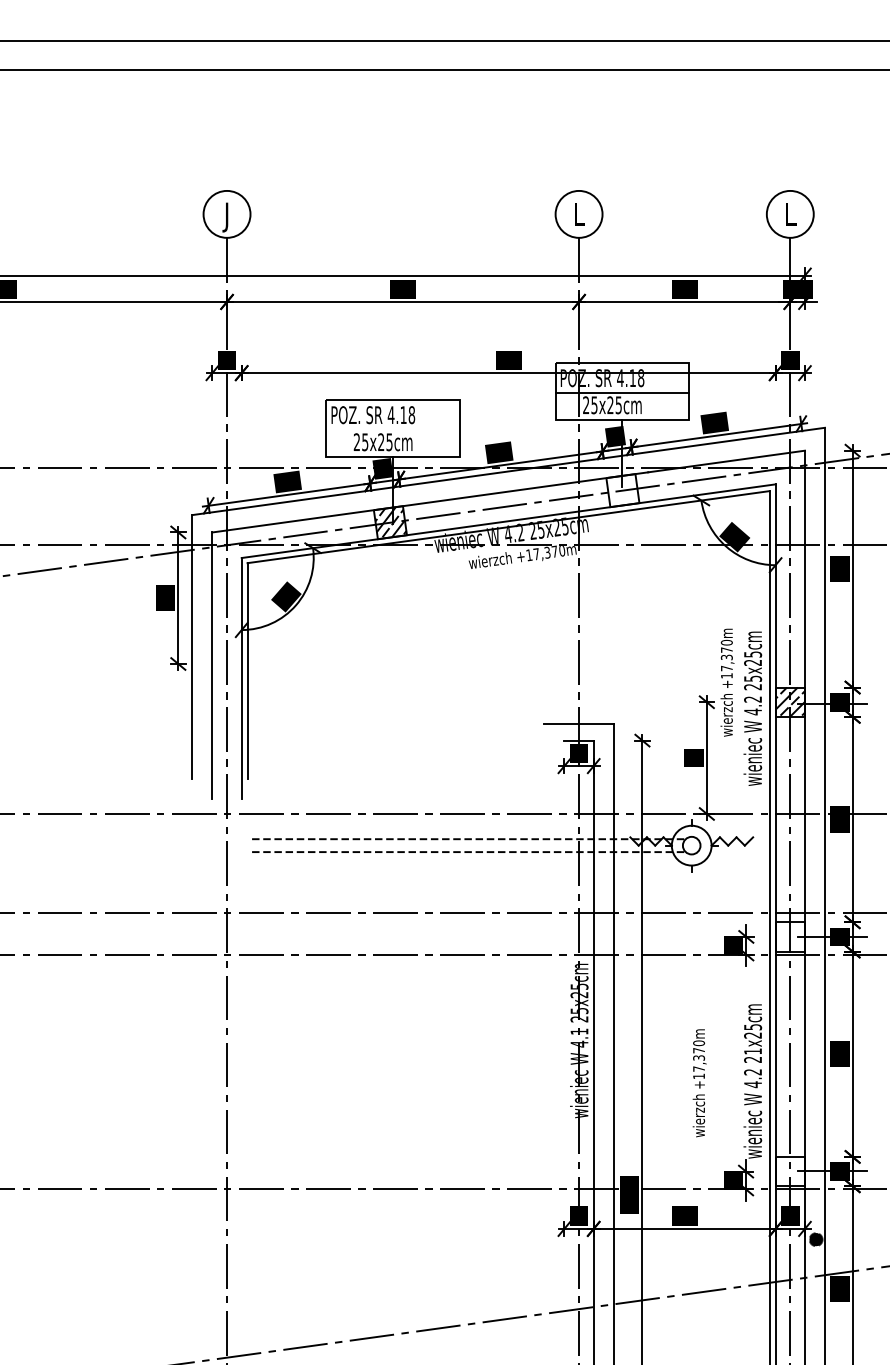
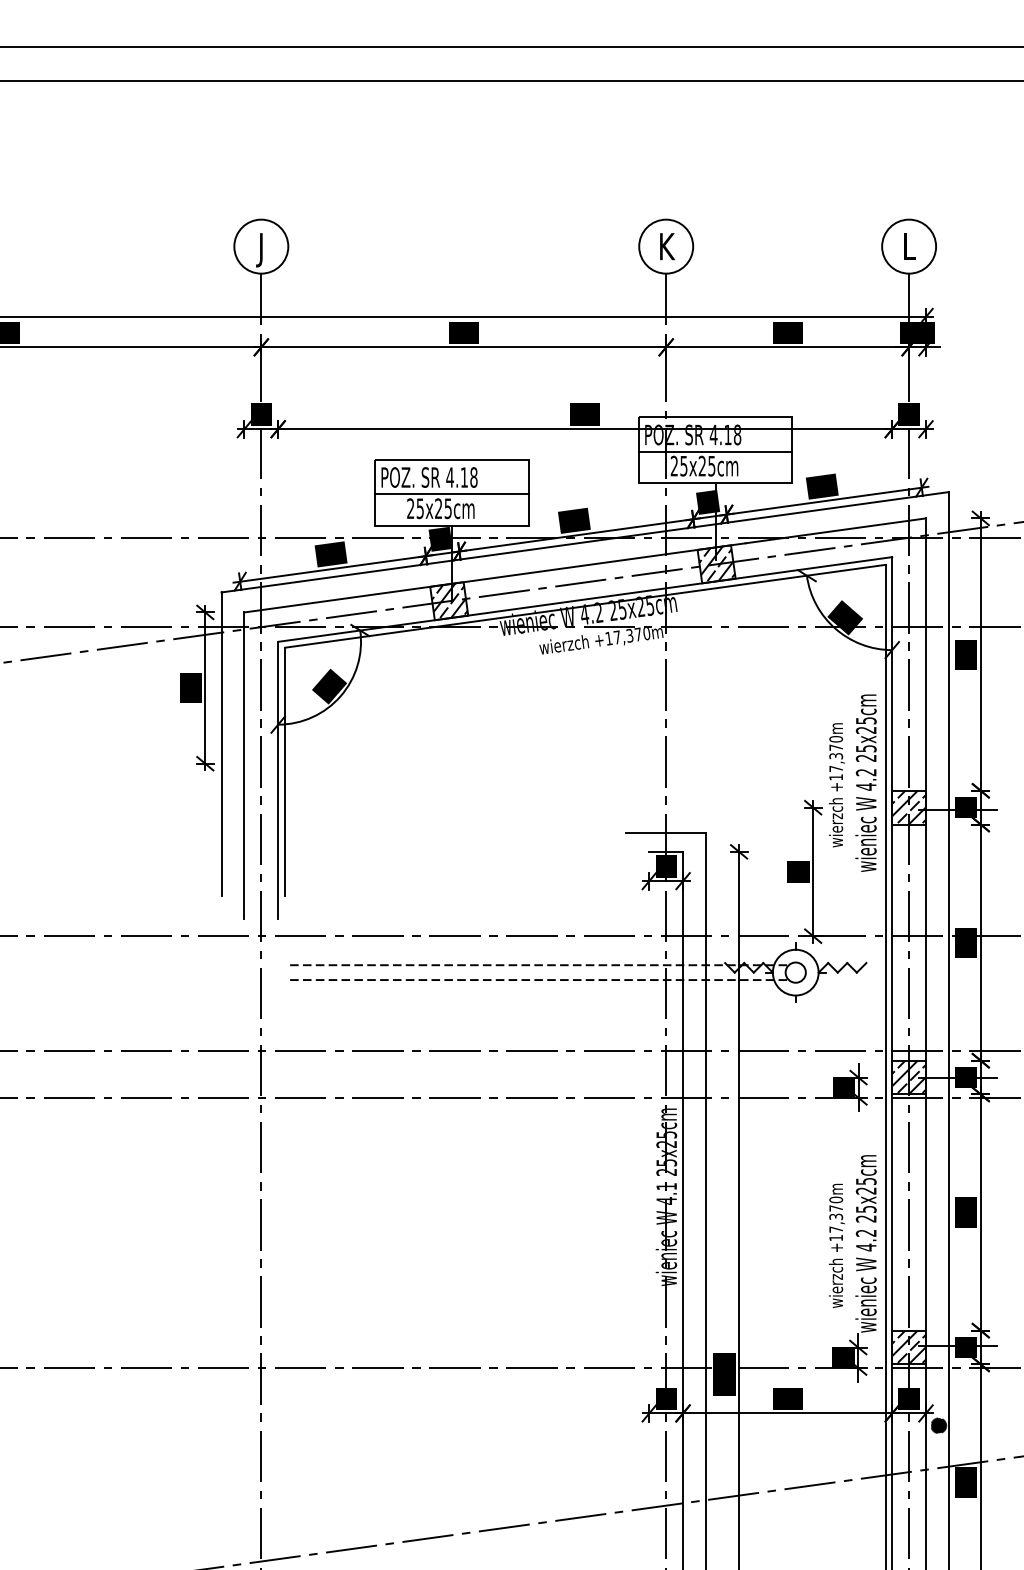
text: (580, 214) -> (667, 246), L -> K
line: (392, 429) -> (451, 494), added
hatch: (621, 489) -> (715, 563), added
text: (752, 708) -> (865, 782), moved
hatch: (789, 936) -> (908, 1077), added
text: (753, 1051) -> (866, 1209), 21x25cm -> 25x25cm
text: (699, 1082) -> (836, 1245), moved
hatch: (789, 1171) -> (908, 1347), added

